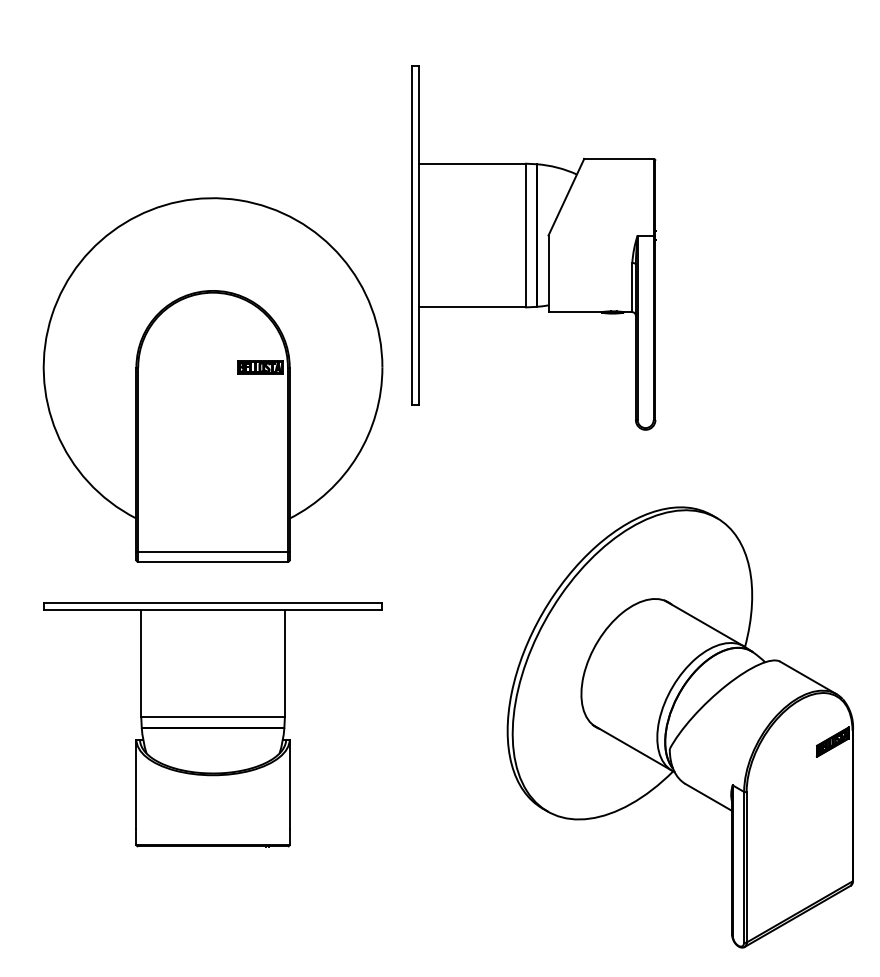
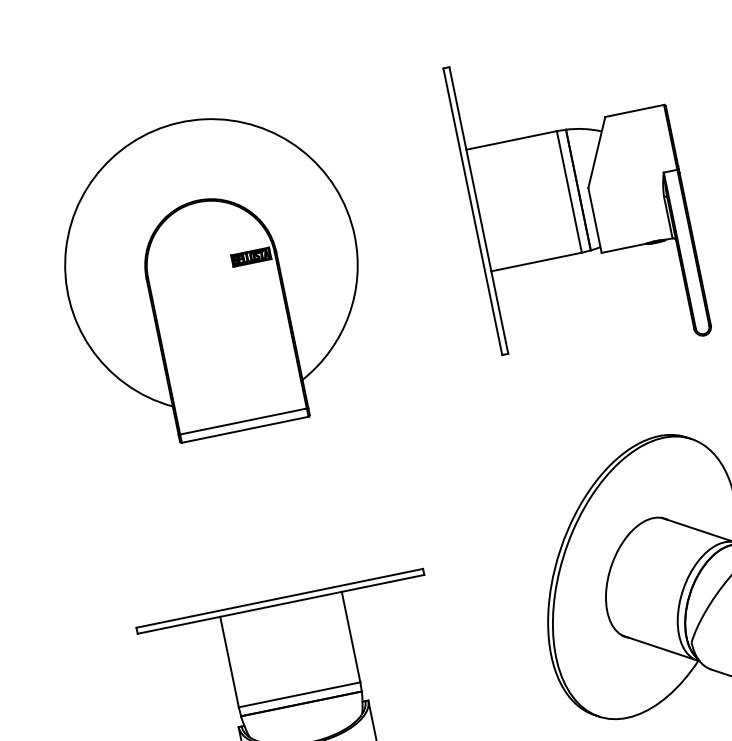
part: (533, 247) -> (577, 200), moved
part: (212, 379) -> (213, 275), moved

